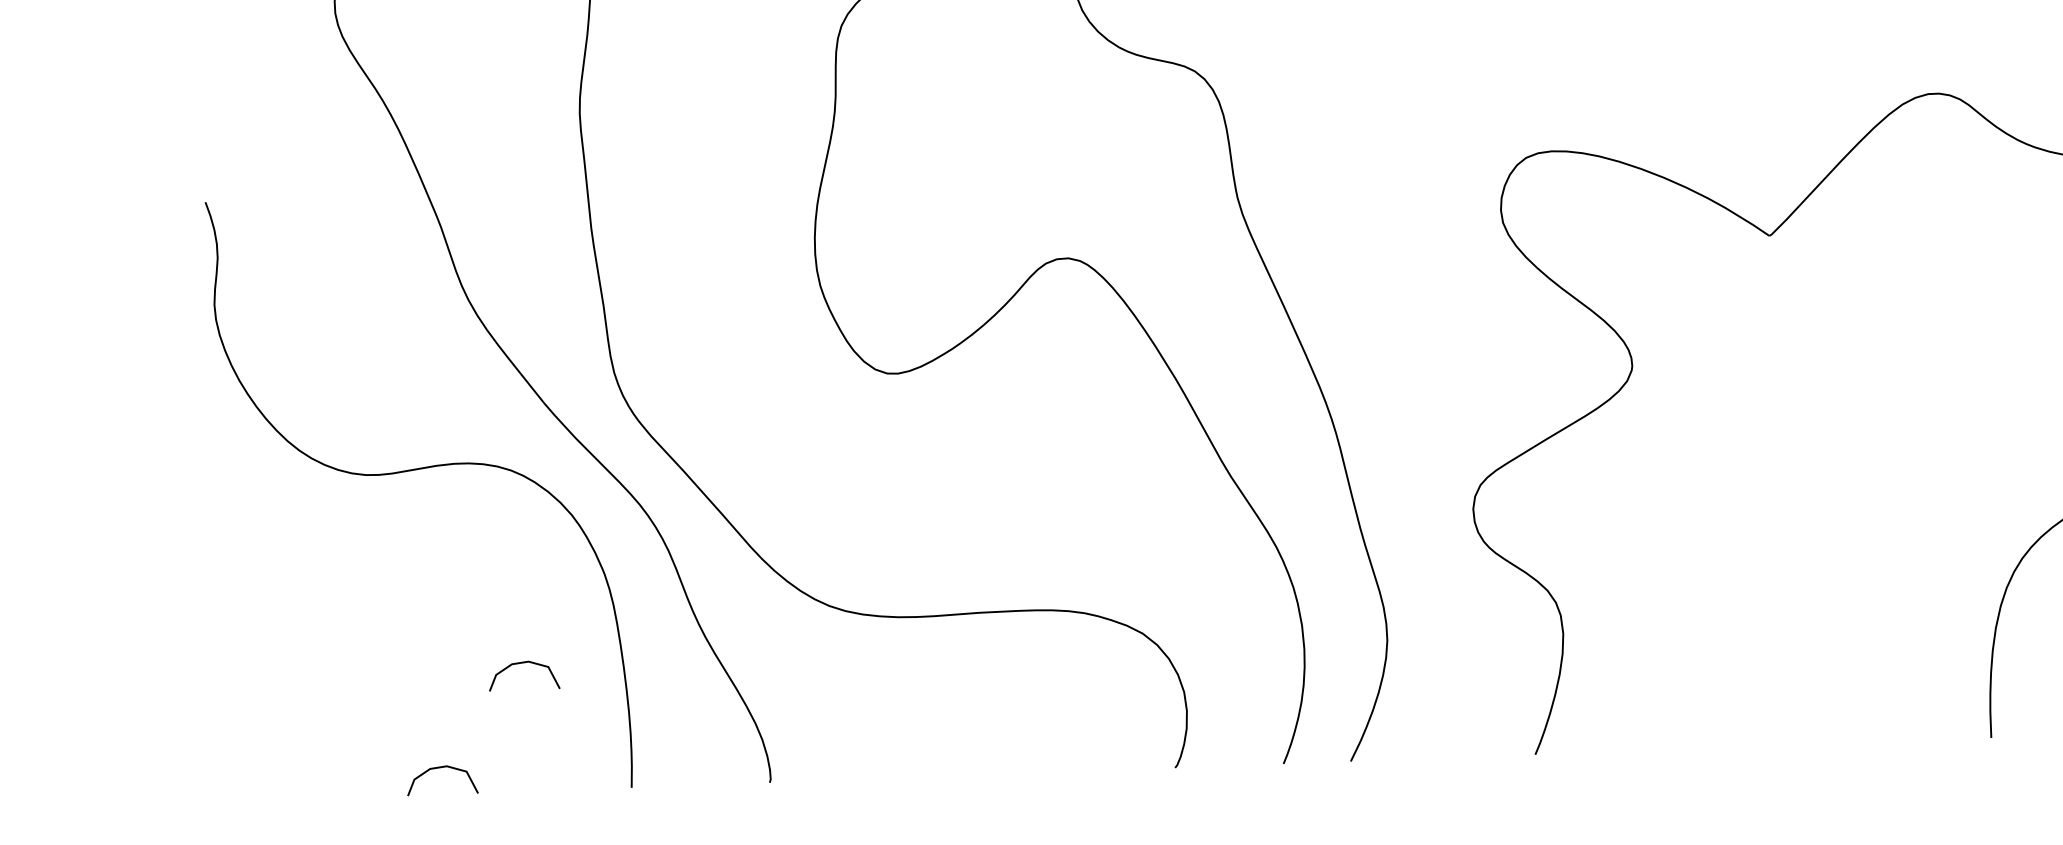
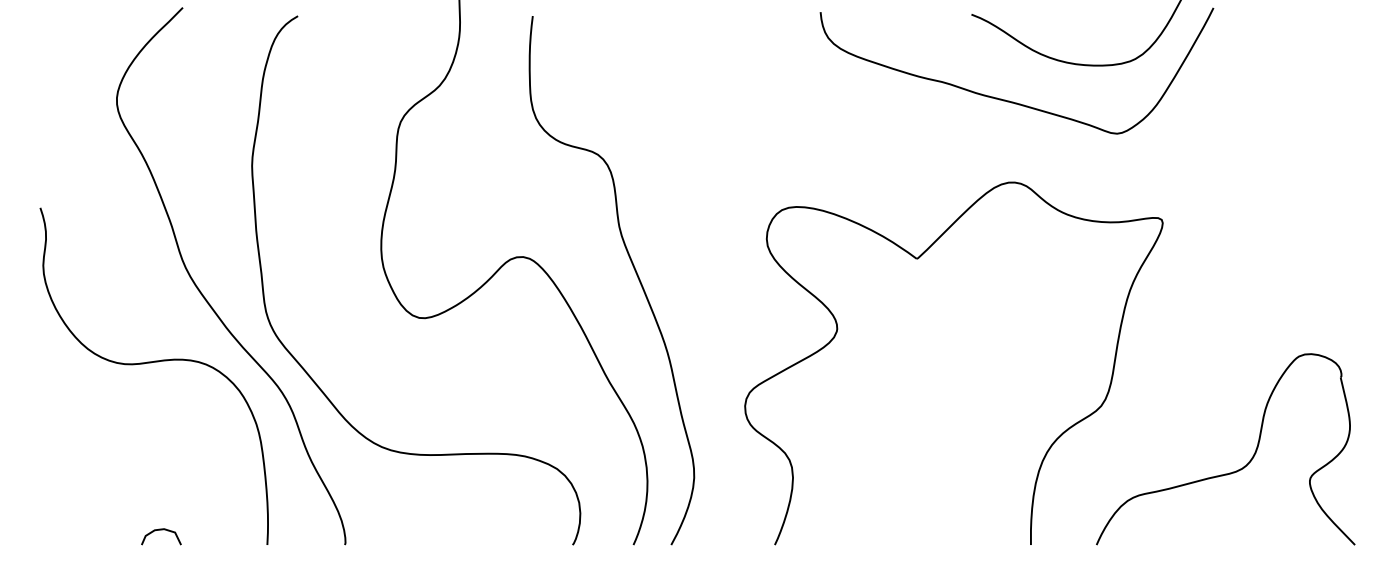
curve: (523, 664) -> (209, 473), removed

